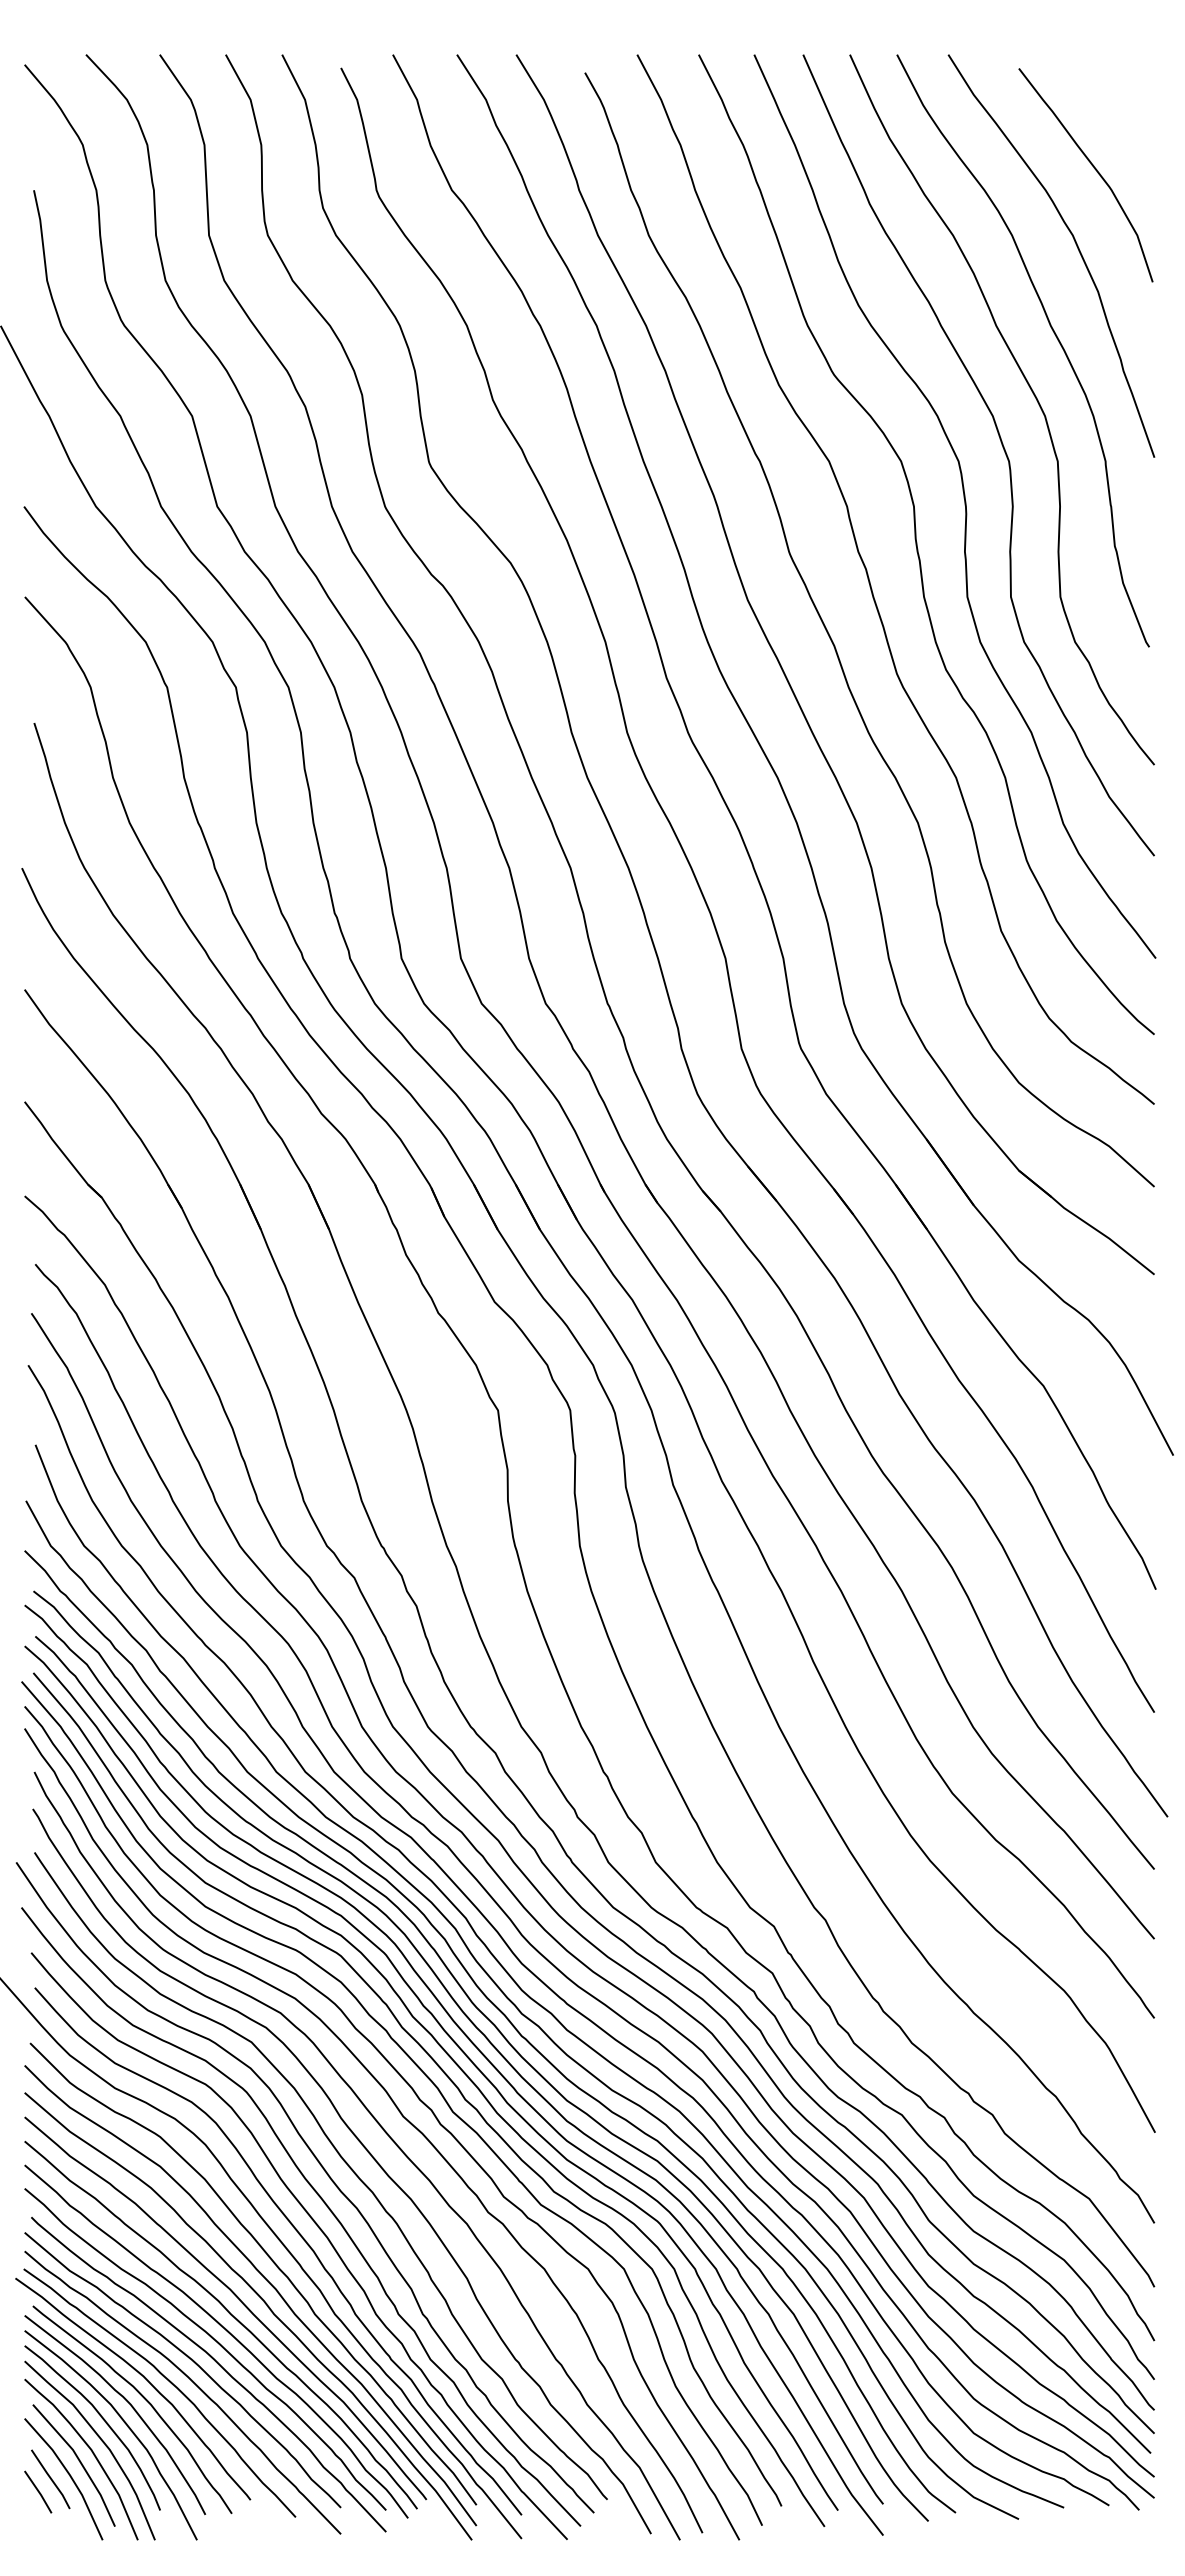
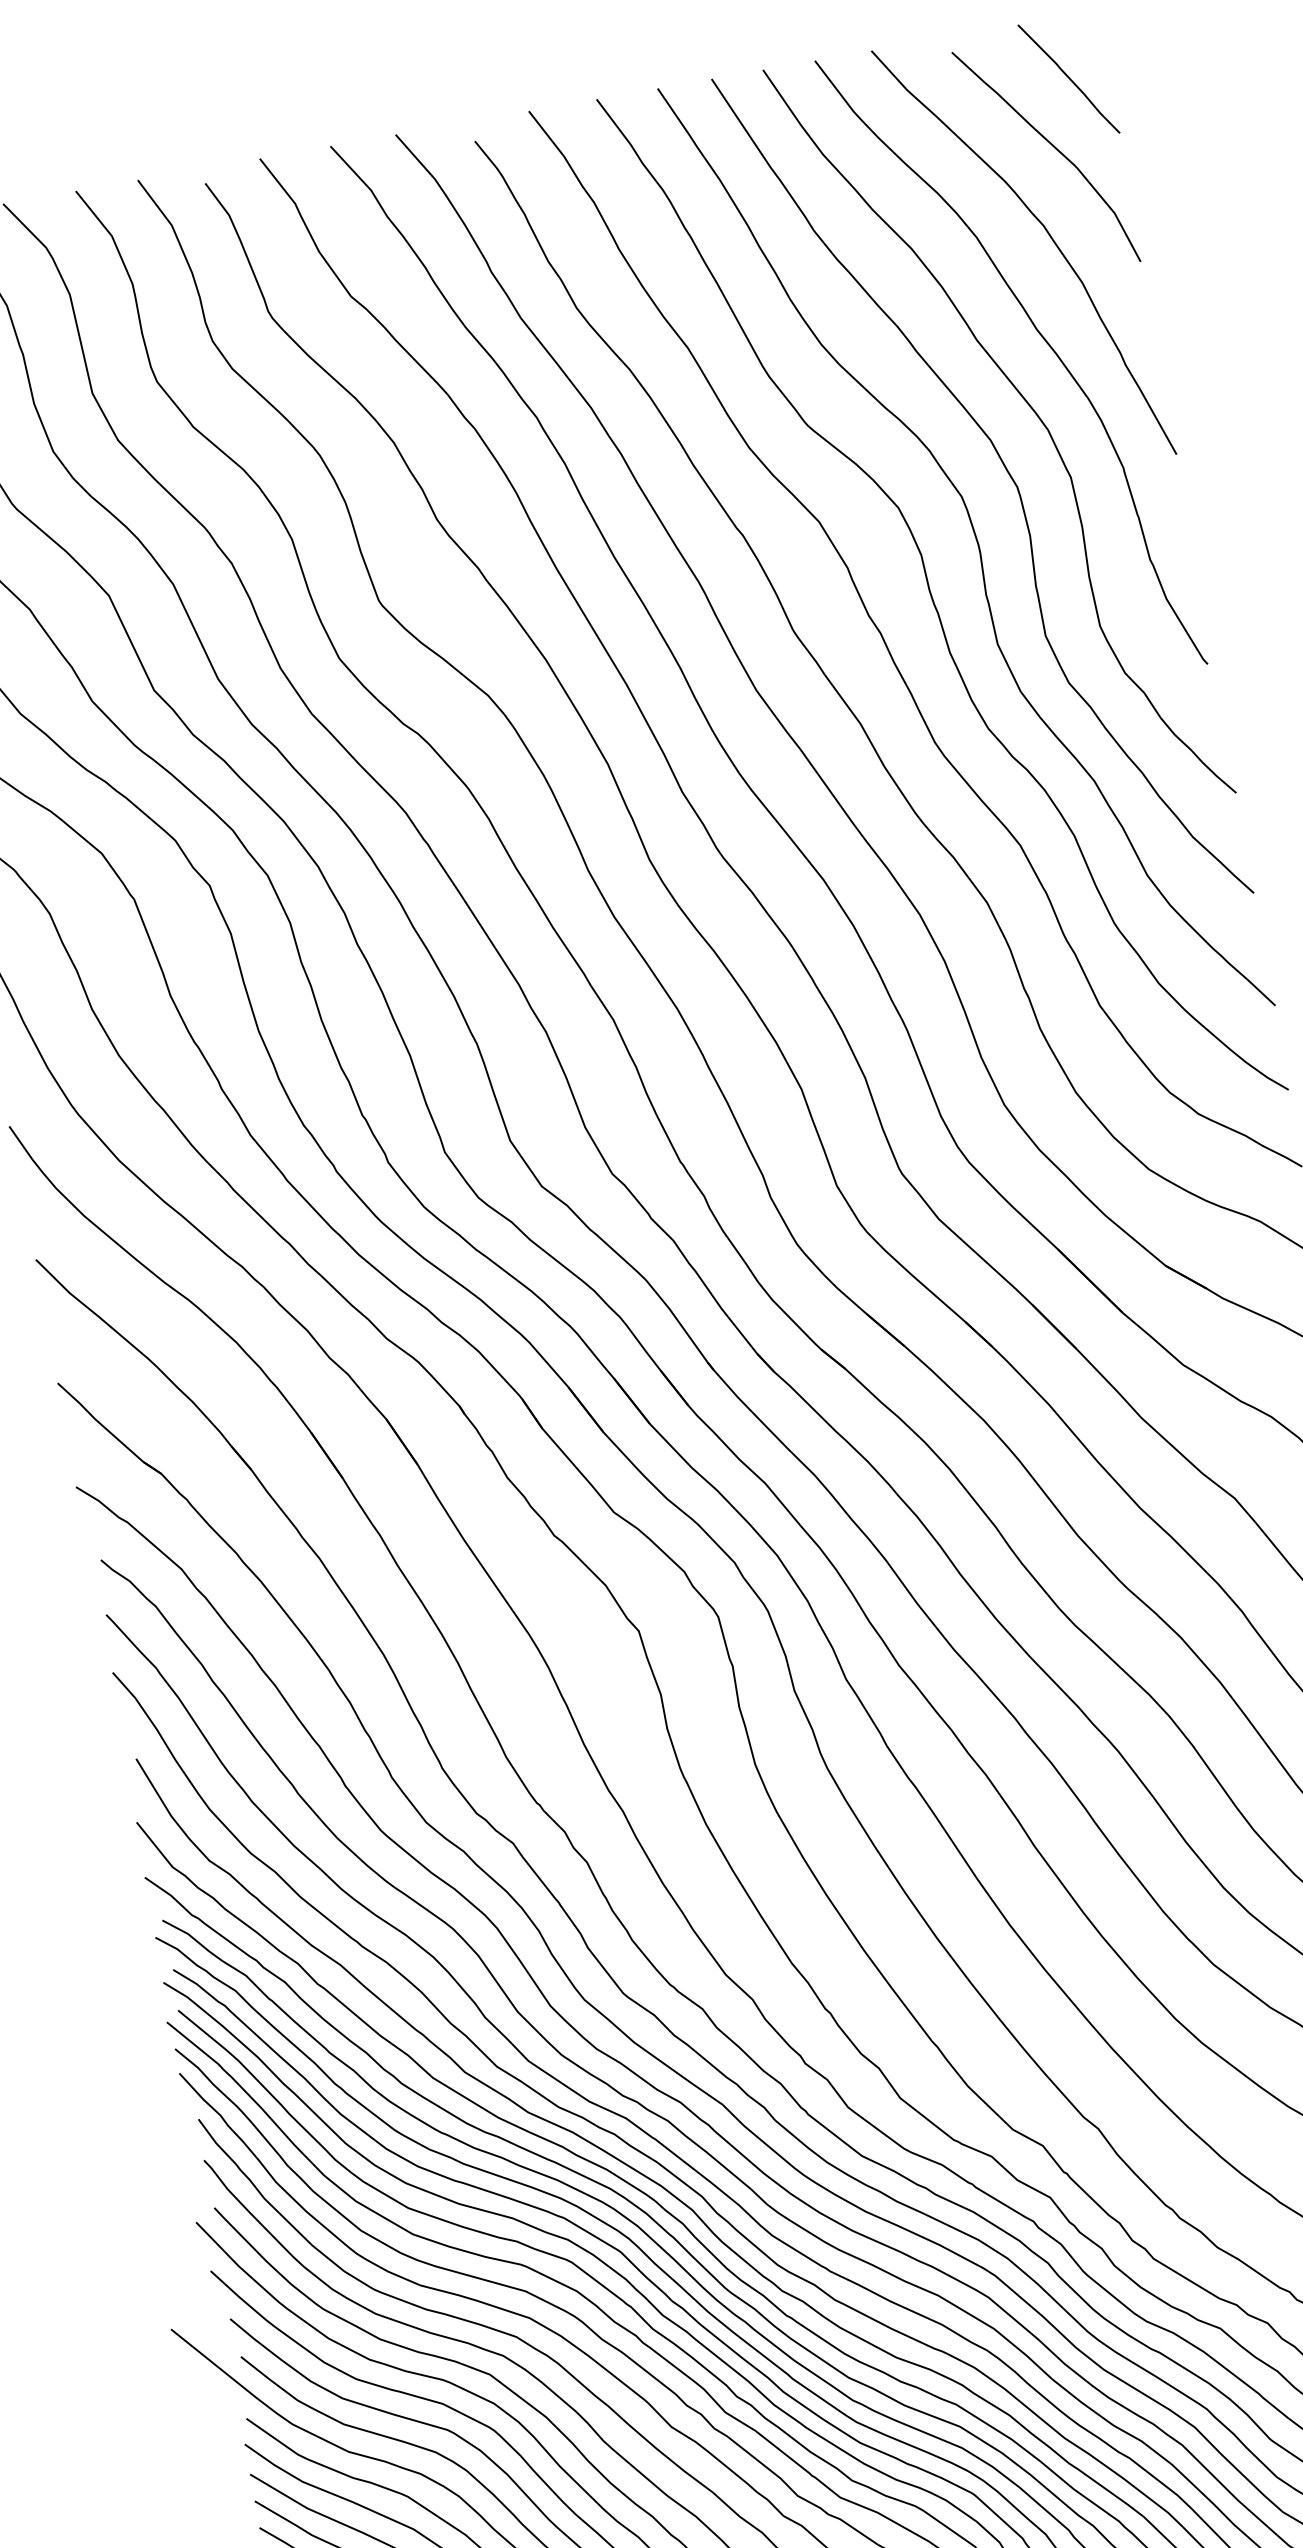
curve: (1117, 110) -> (1068, 79), added

